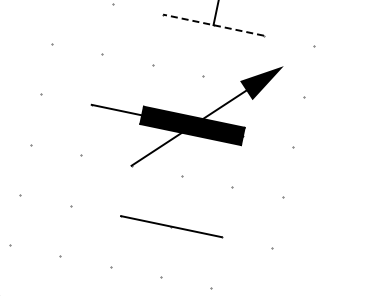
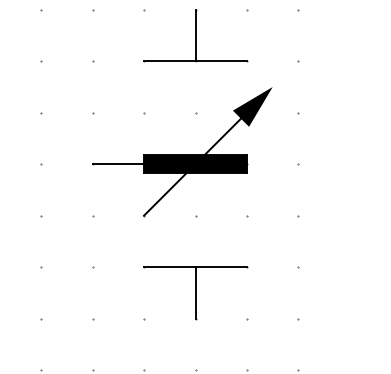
line: (213, 25) -> (195, 61), dashed -> solid
line: (166, 251) -> (195, 292), added

